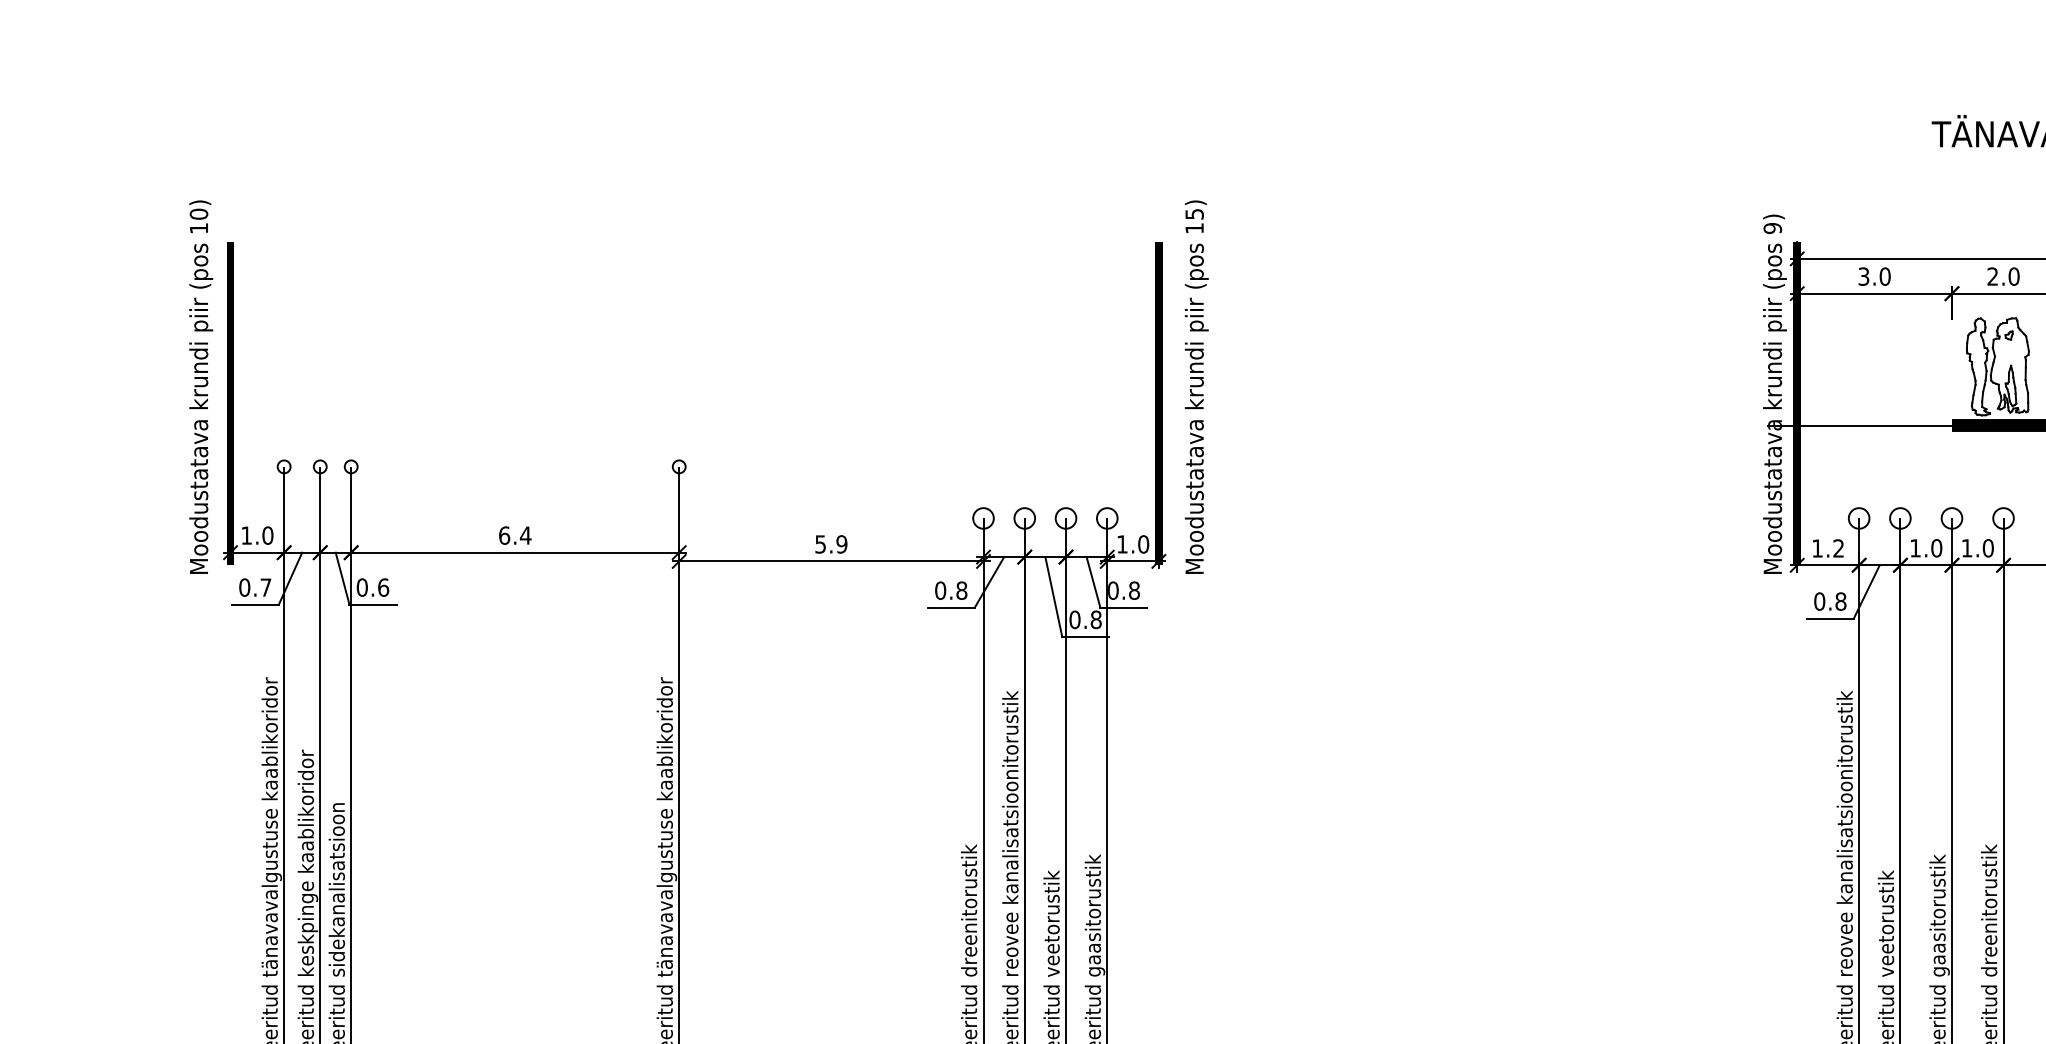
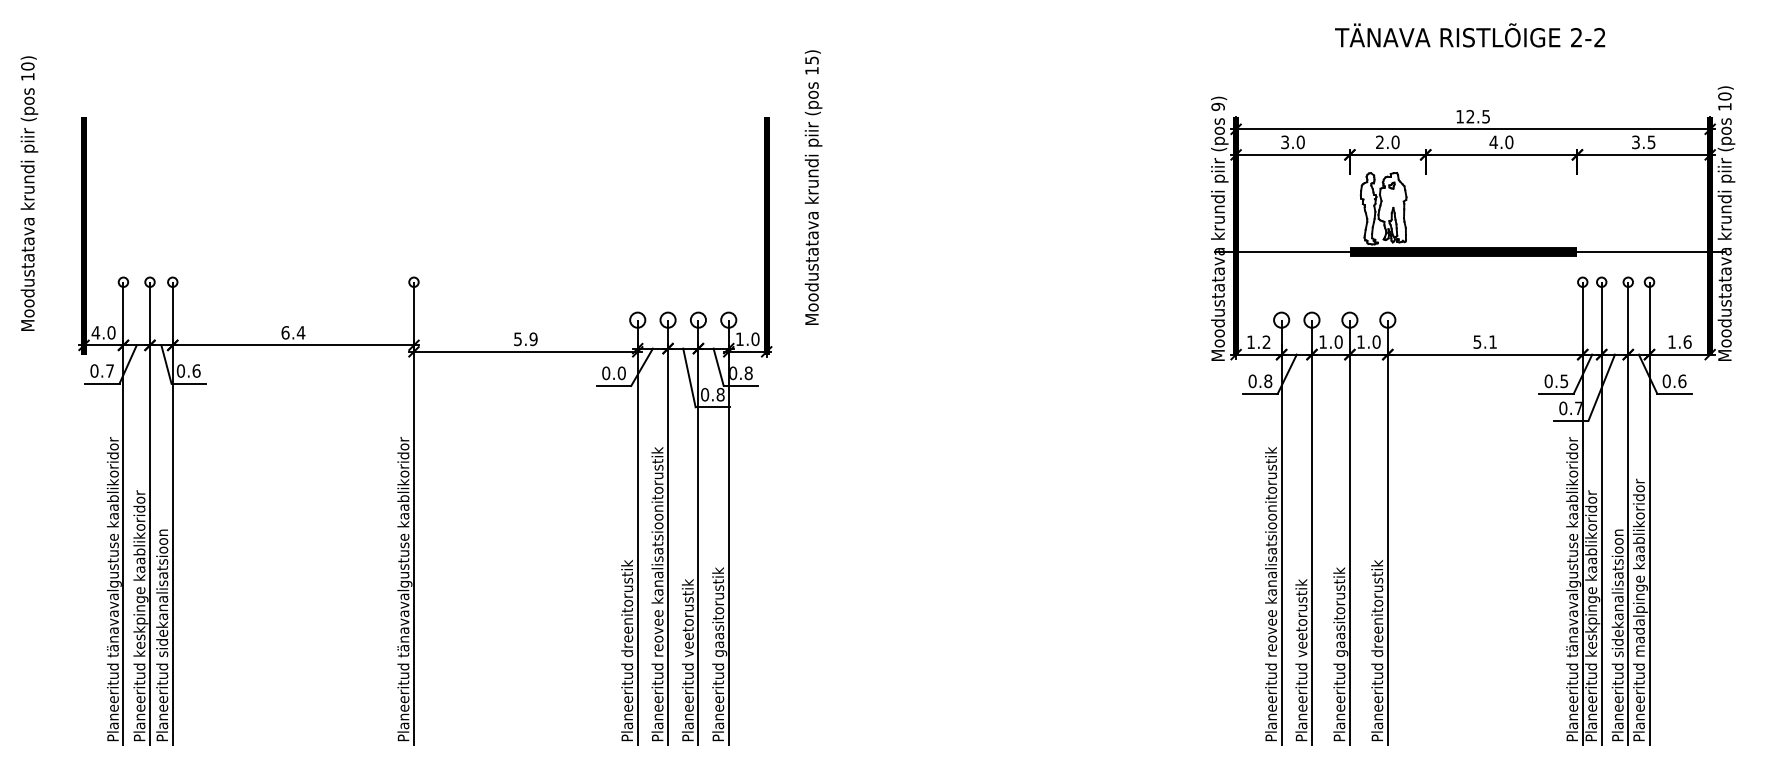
text: (201, 386) -> (29, 193), moved
text: (1196, 386) -> (813, 187), moved
text: (246, 535) -> (95, 332), 1.0 -> 4.0
text: (961, 589) -> (621, 372), 0.8 -> 0.0

